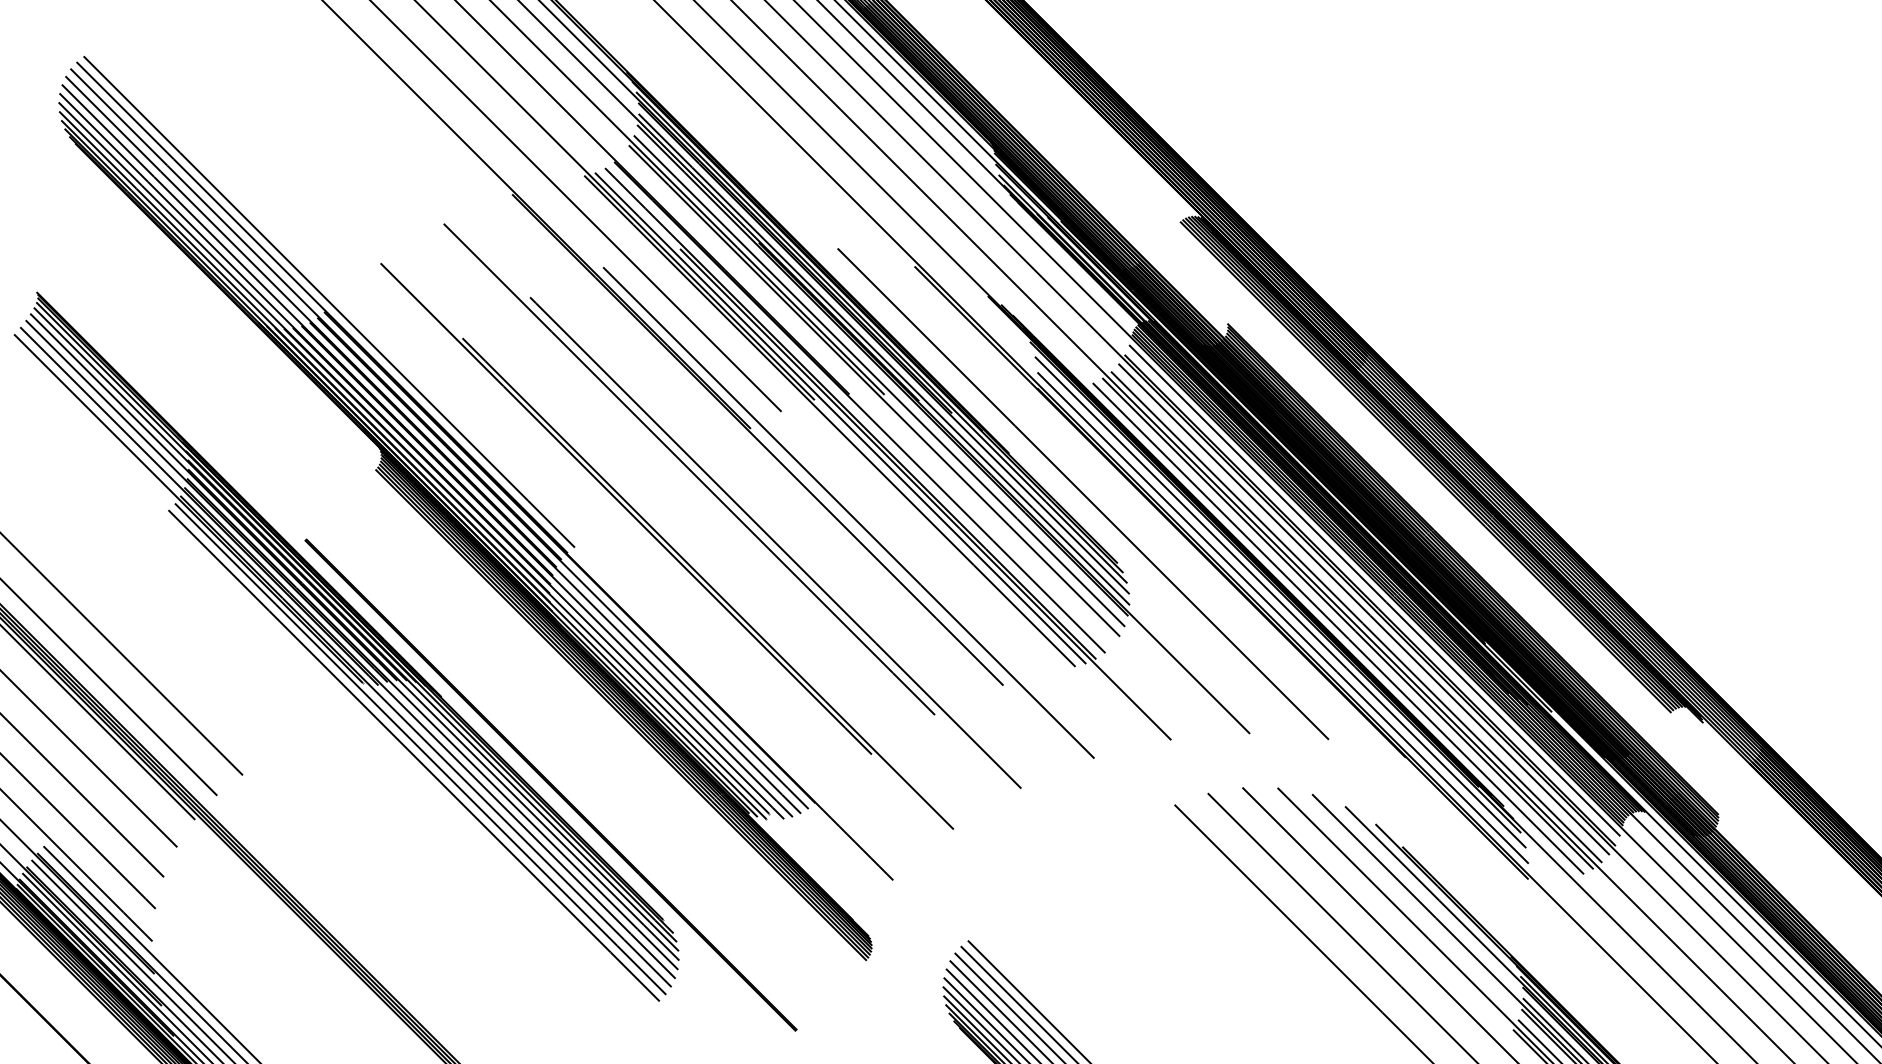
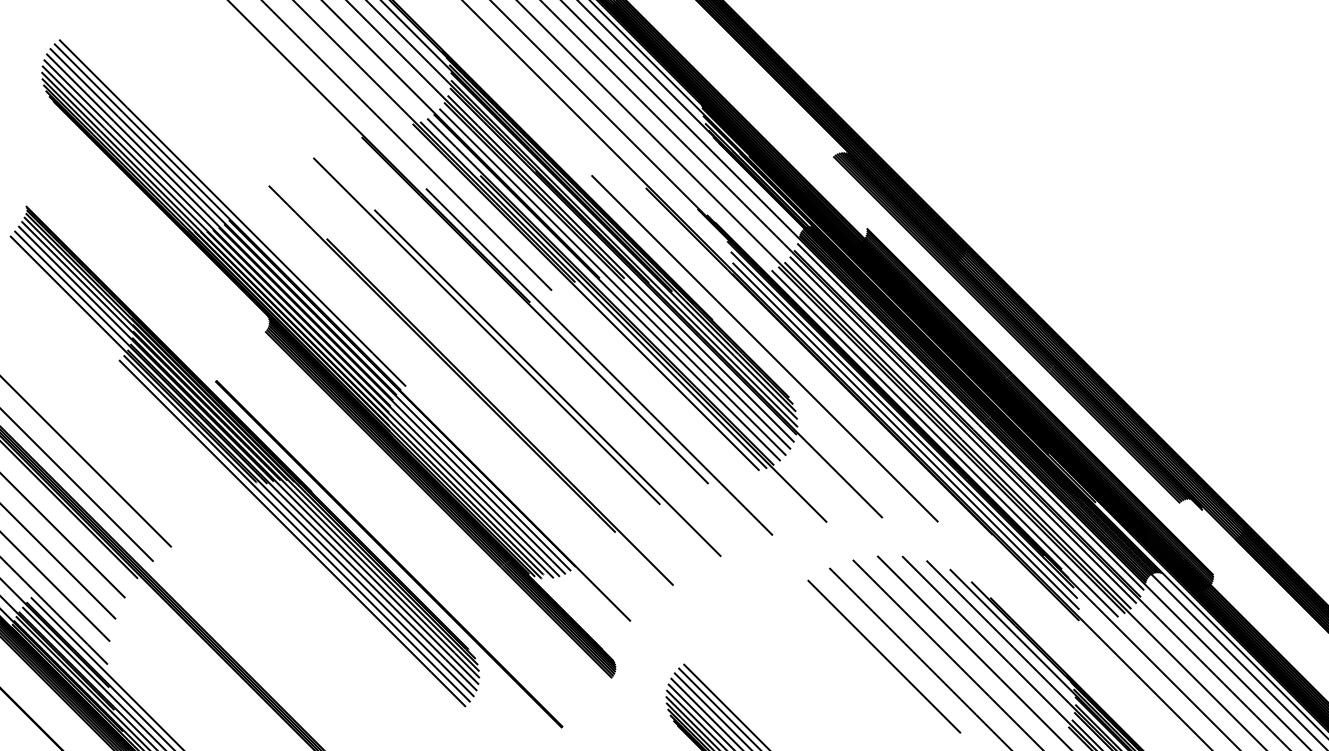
line: (867, 399) -> (612, 281), added
line: (1251, 929) -> (883, 656), added

